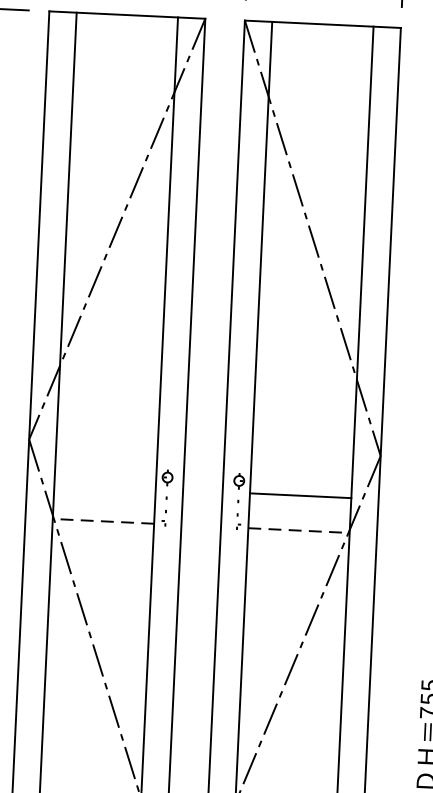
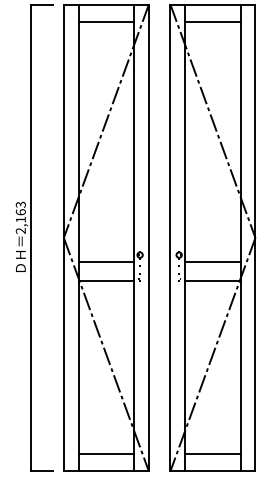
line: (124, 45) -> (105, 21), added
line: (320, 55) -> (212, 21), added
line: (103, 486) -> (105, 261), added
line: (103, 521) -> (106, 280), dashed -> solid
line: (298, 530) -> (212, 280), dashed -> solid

